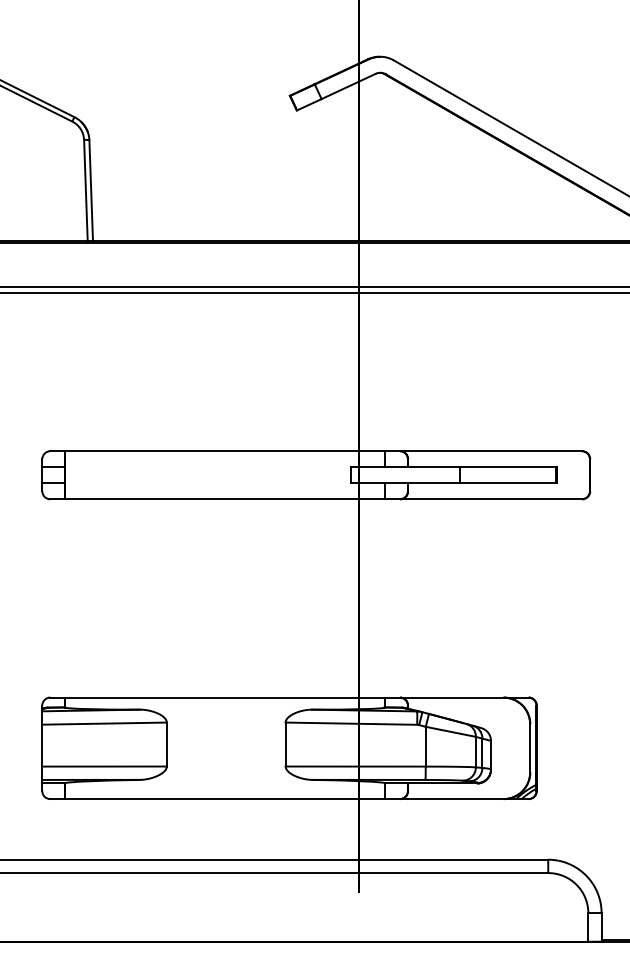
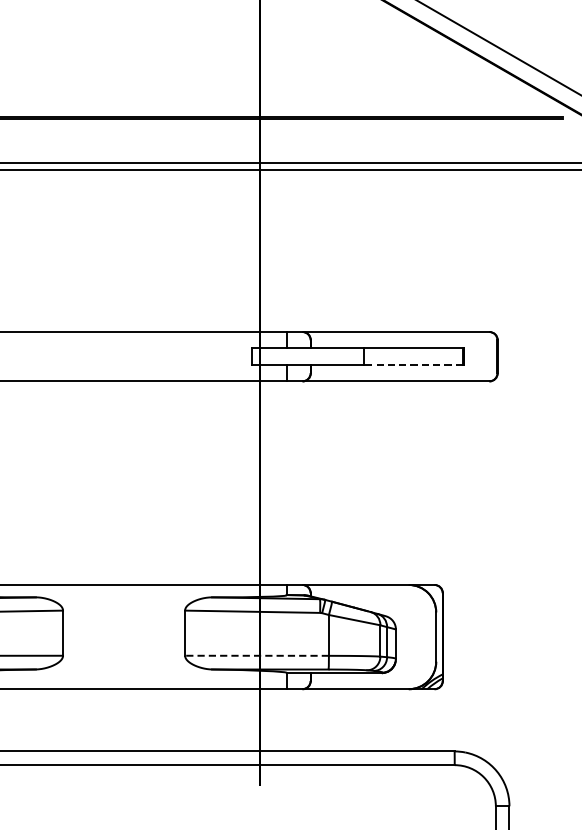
line: (508, 483) -> (413, 365), solid -> dashed
line: (355, 766) -> (256, 655), solid -> dashed

